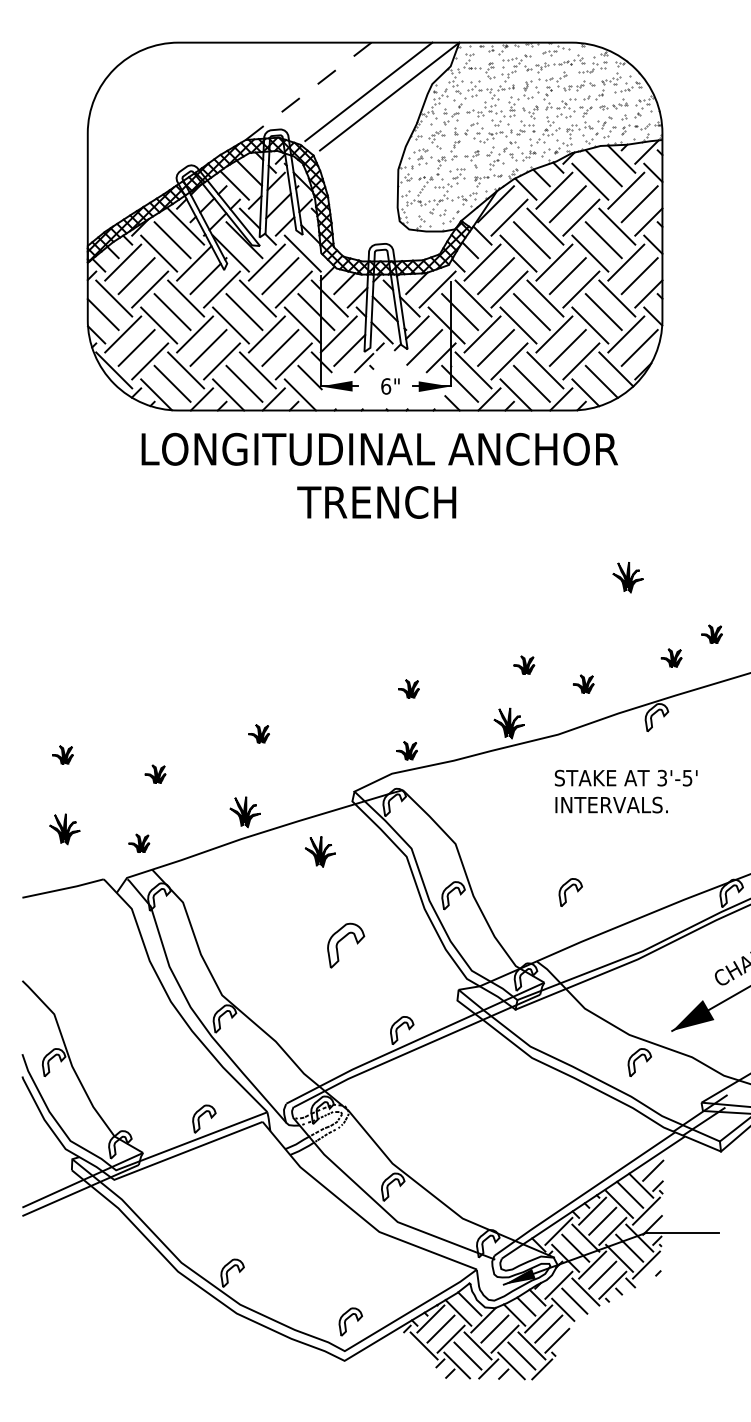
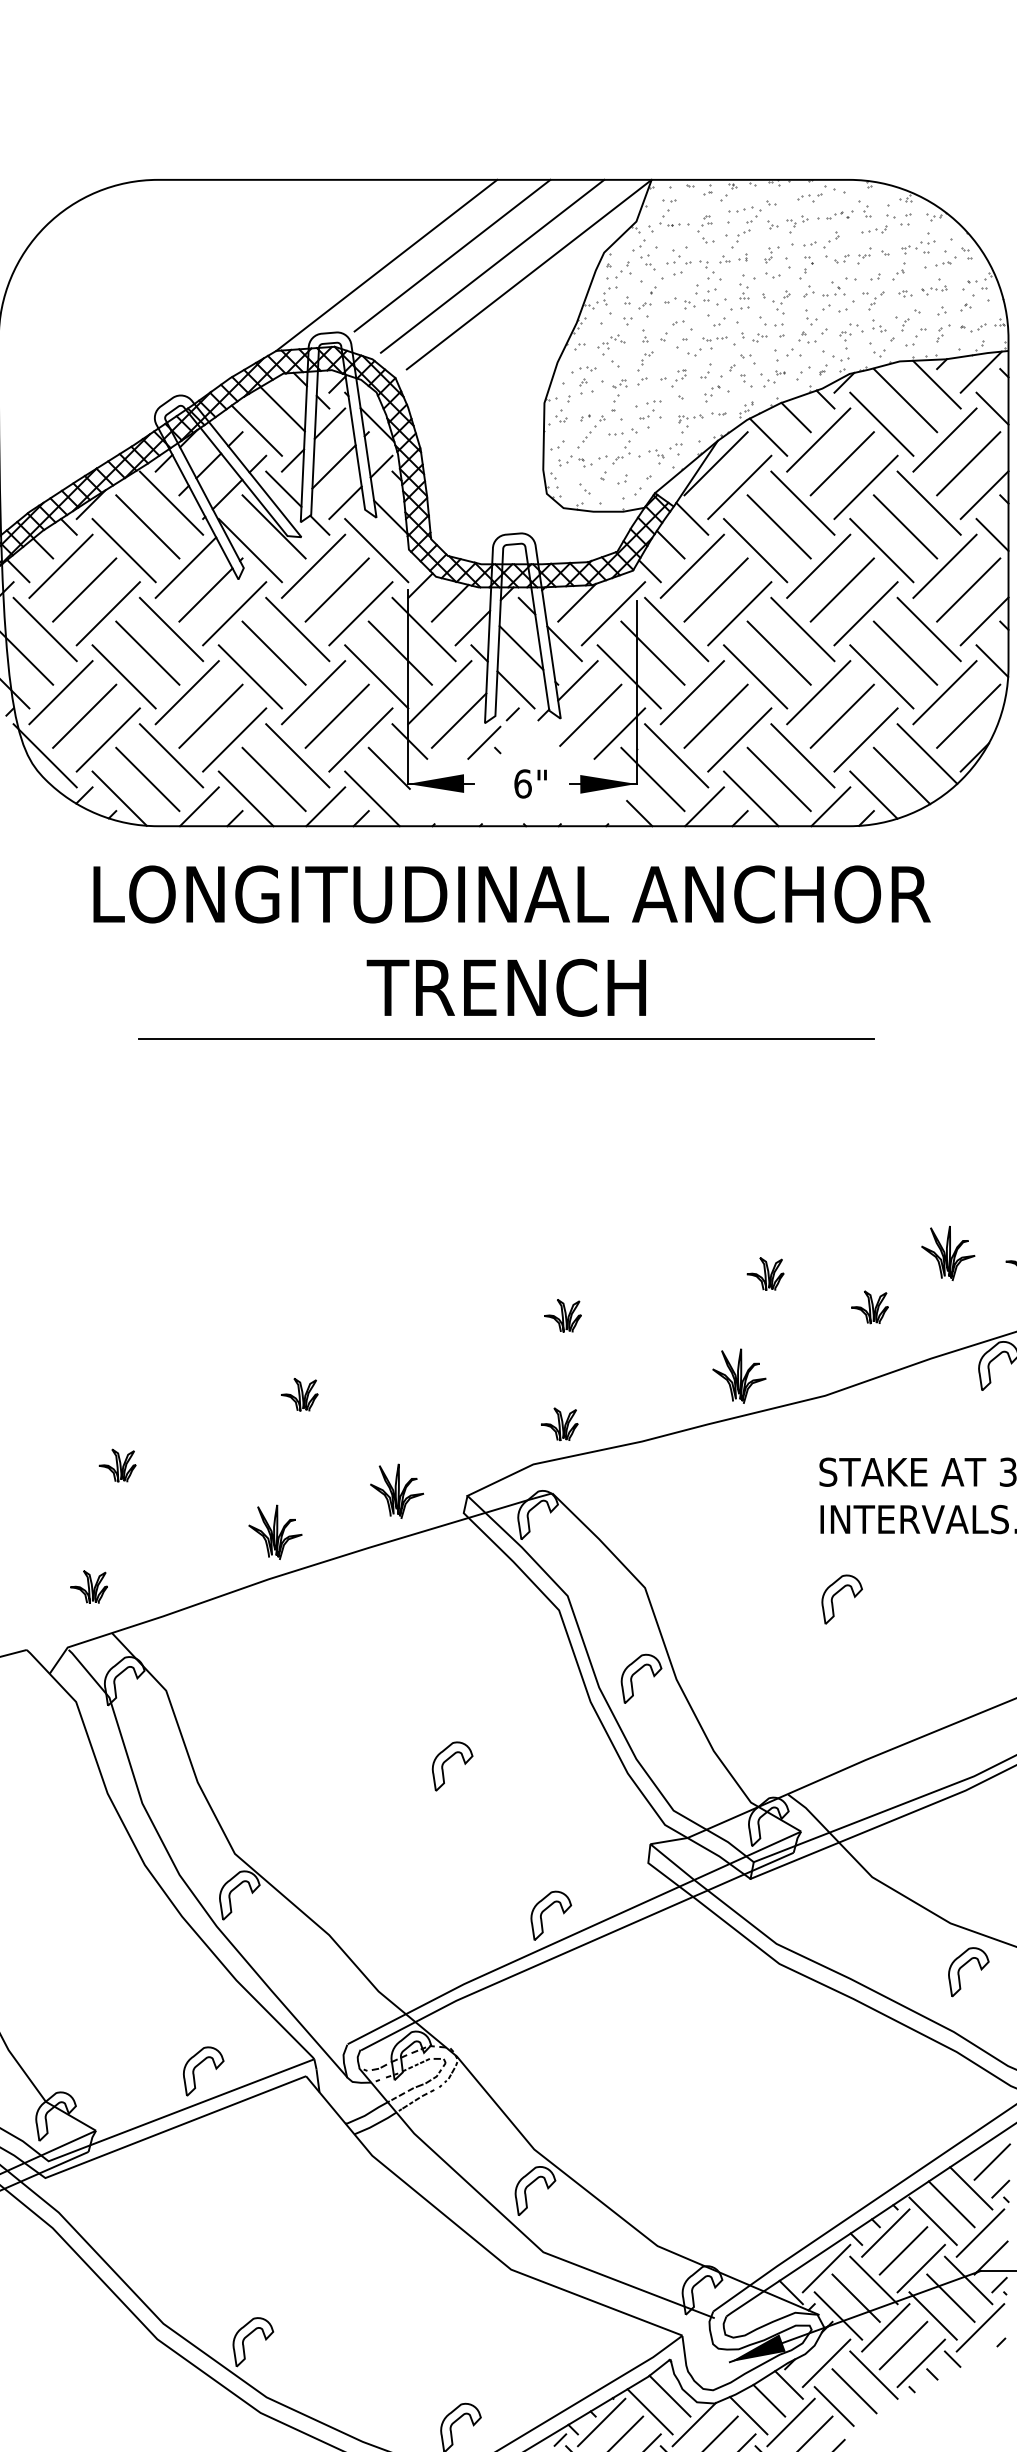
line: (345, 85) -> (451, 255), added
line: (308, 91) -> (386, 265), dashed -> solid
line: (376, 531) -> (506, 1038), added
curve: (627, 577) -> (947, 1253), moved
curve: (319, 851) -> (395, 1490), moved
part: (570, 892) -> (841, 1599), moved
part: (345, 945) -> (451, 1766), size x0.62

